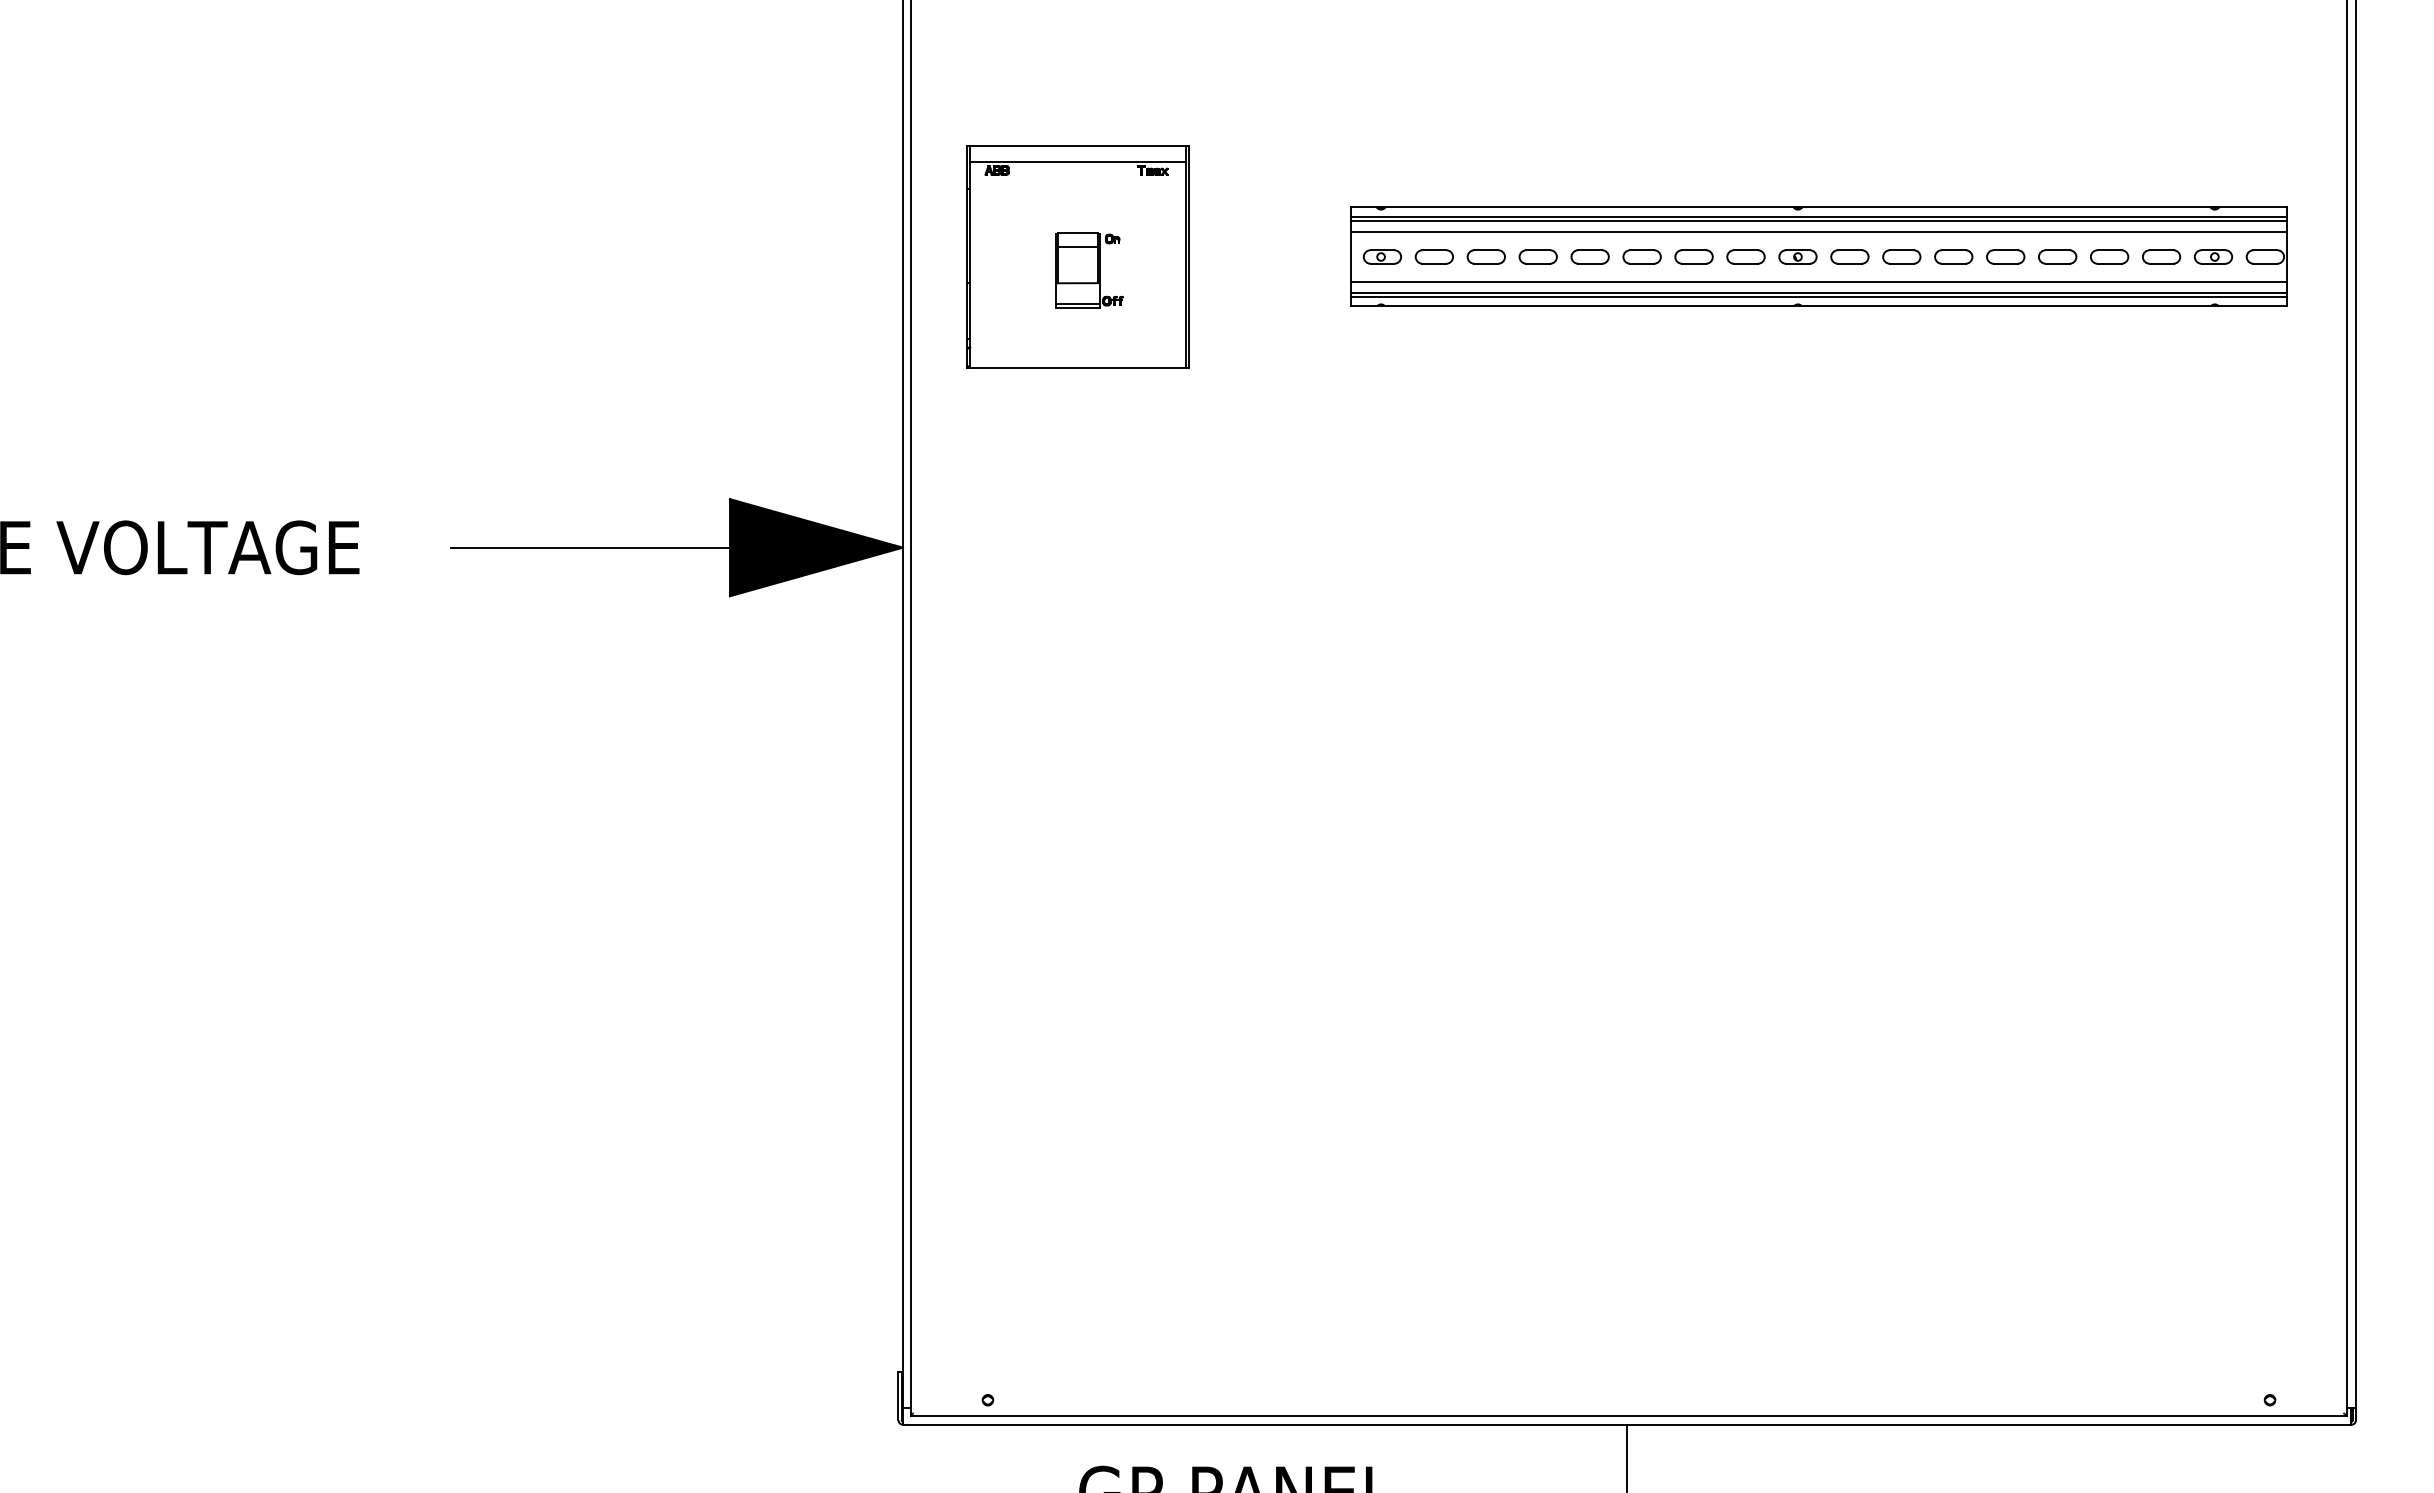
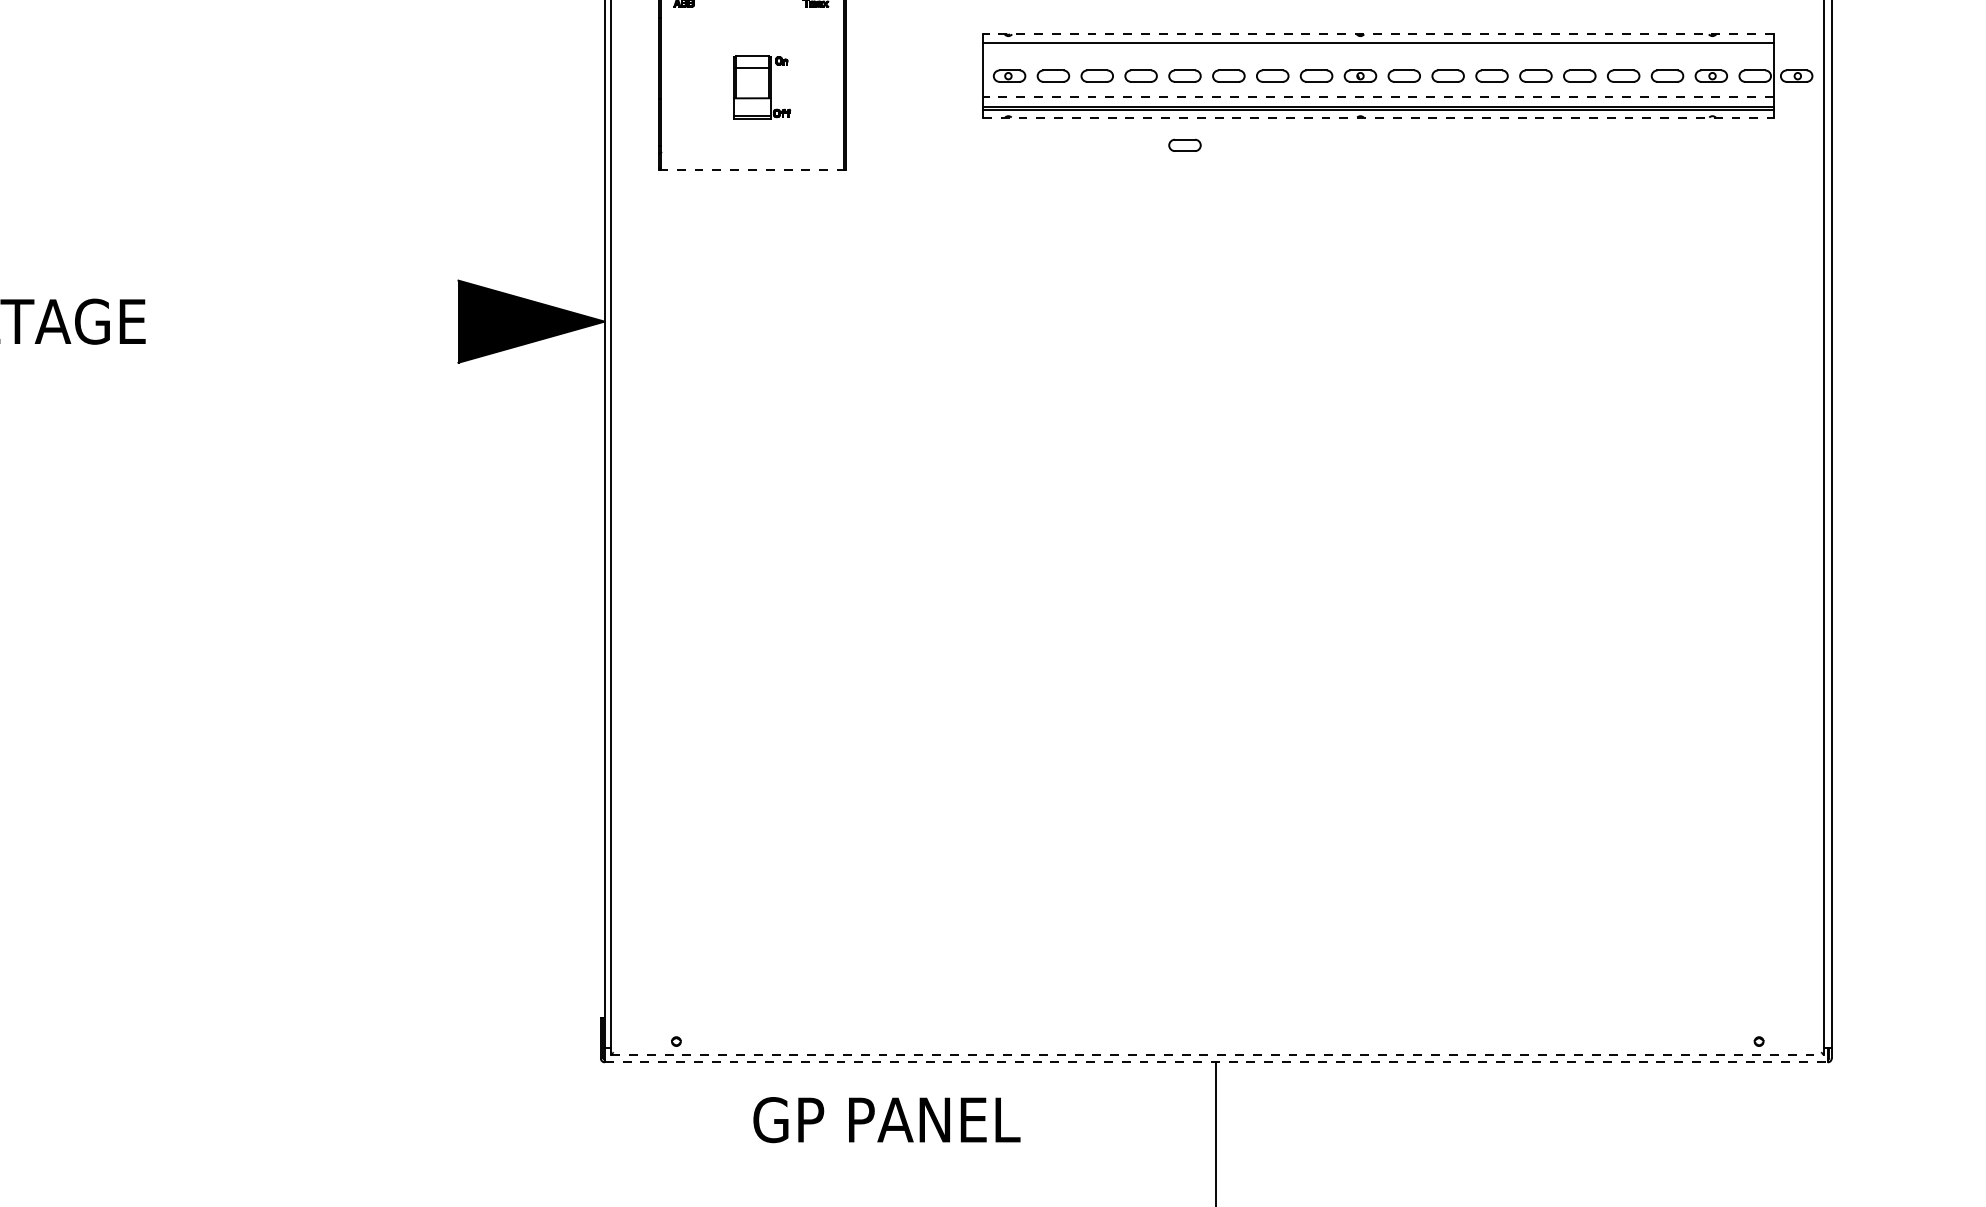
line: (1818, 207) -> (1377, 34), solid -> dashed
line: (1818, 220) -> (1377, 45), removed
line: (1818, 232) -> (1377, 55), removed
part: (2314, 256) -> (1796, 75), added
line: (1818, 281) -> (1377, 96), solid -> dashed
line: (1819, 306) -> (1378, 117), solid -> dashed
part: (1589, 338) -> (1184, 144), added
line: (1077, 367) -> (752, 169), solid -> dashed
line: (590, 547) -> (340, 321), removed
line: (1628, 1415) -> (1217, 1054), solid -> dashed
line: (1627, 1424) -> (1216, 1062), solid -> dashed

